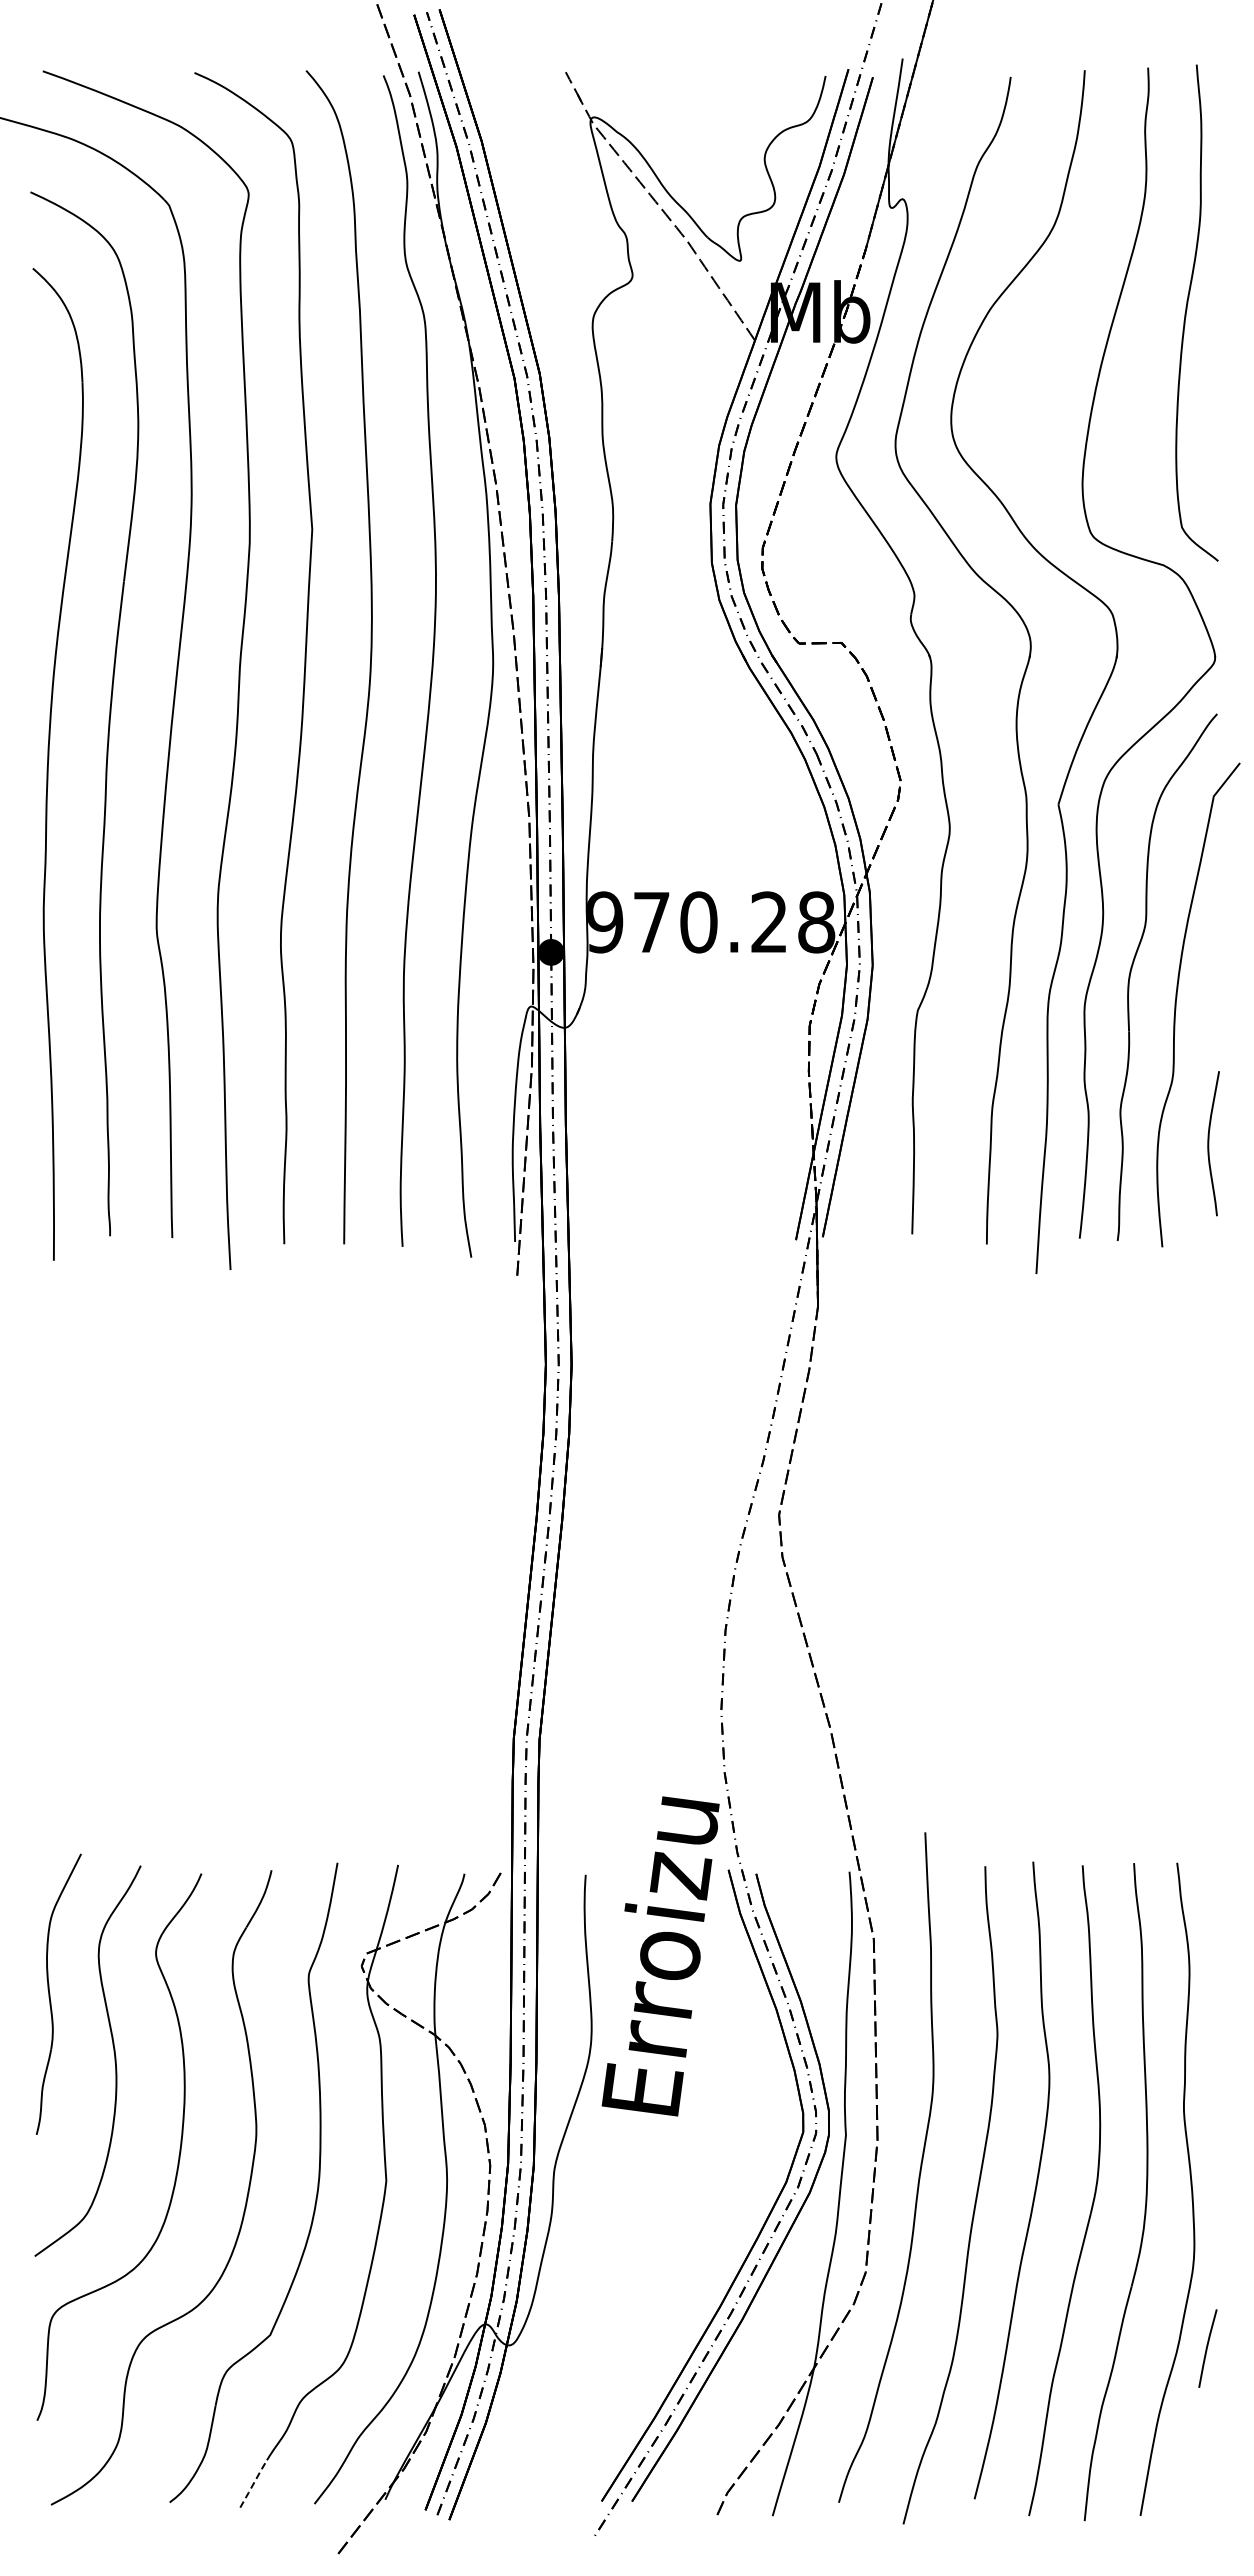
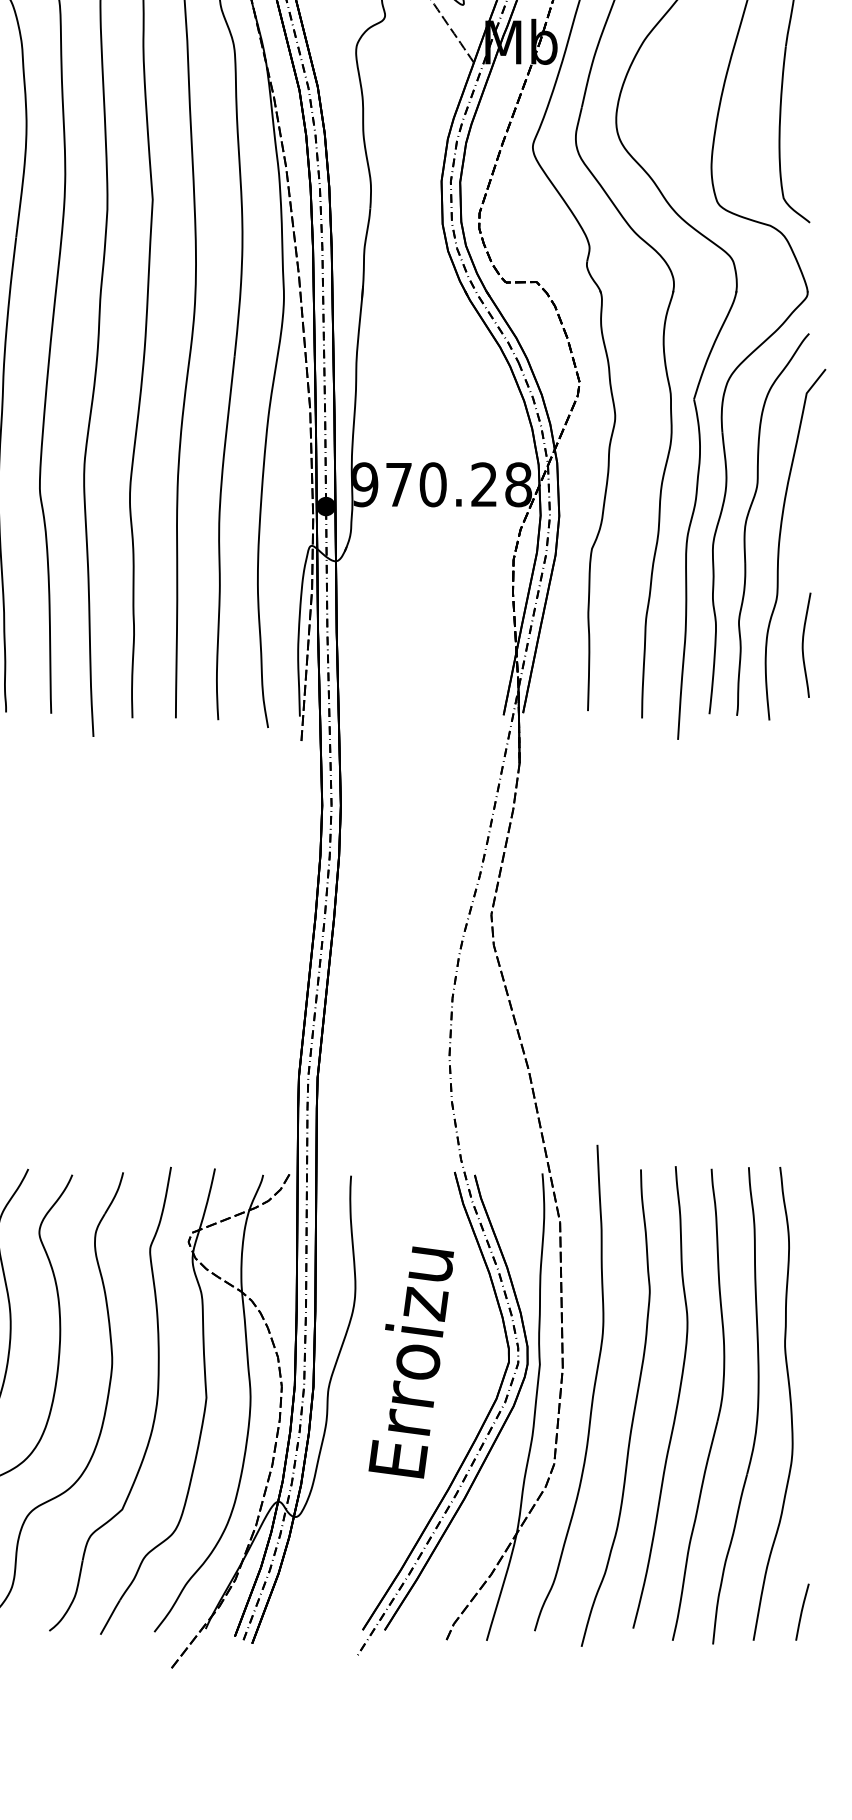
text: (660, 1956) -> (411, 1362), moved
line: (1207, 2348) -> (802, 1612), moved
line: (253, 2484) -> (110, 1617), dashed -> solid

